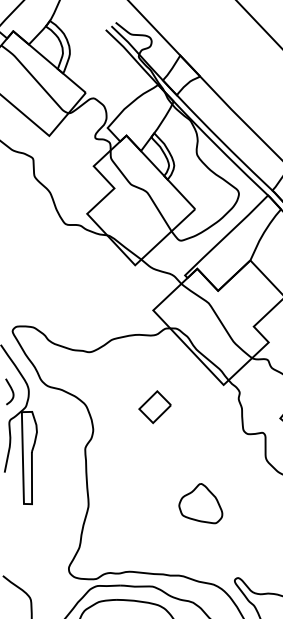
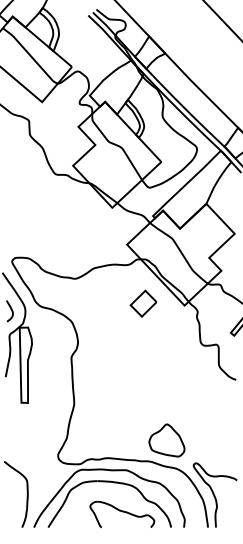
part: (155, 406) -> (143, 303), moved
part: (200, 503) -> (166, 440), moved

